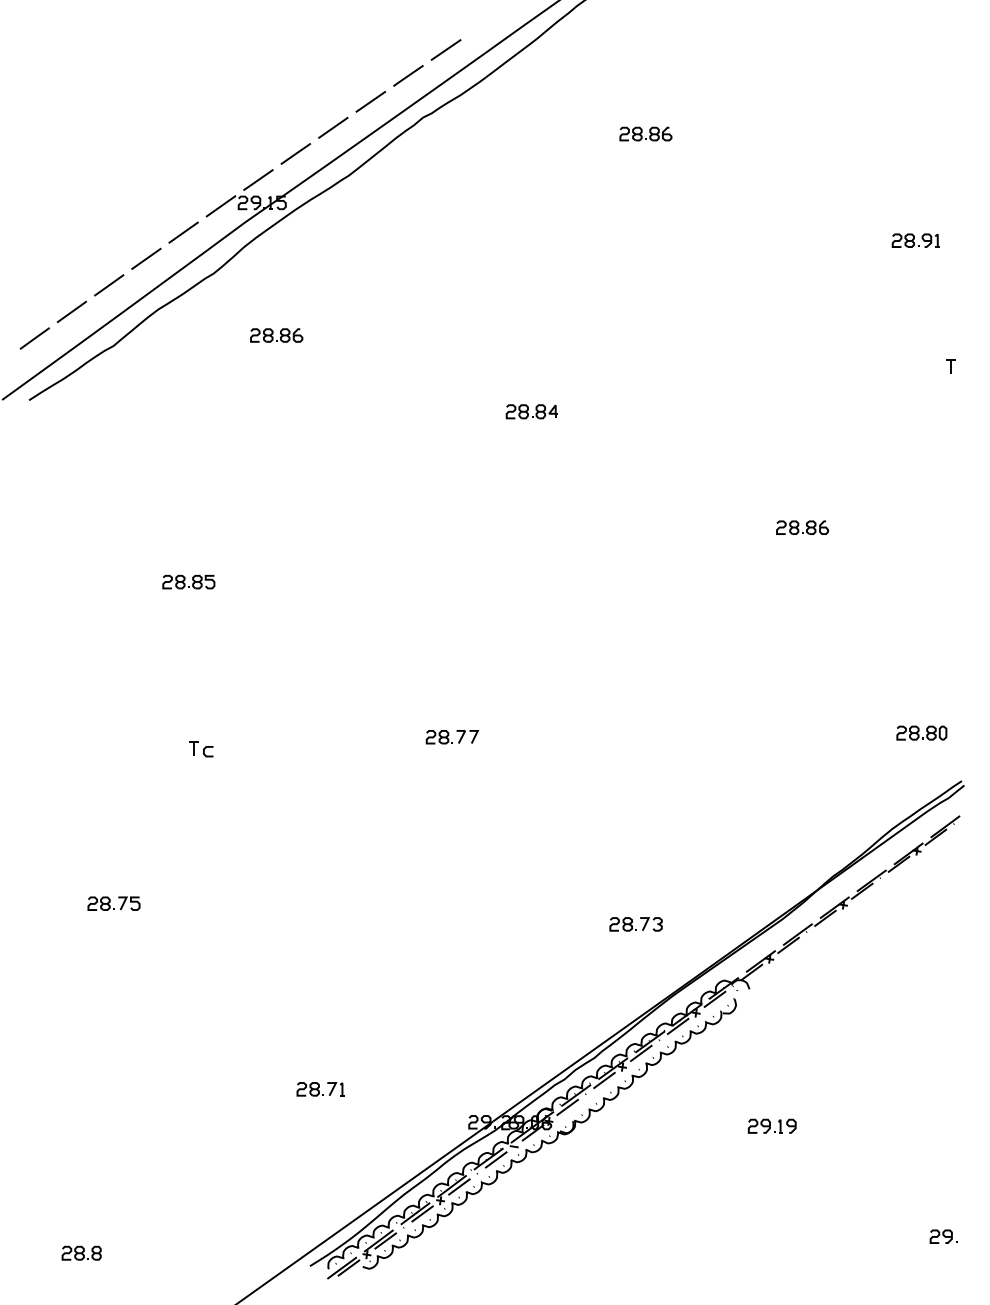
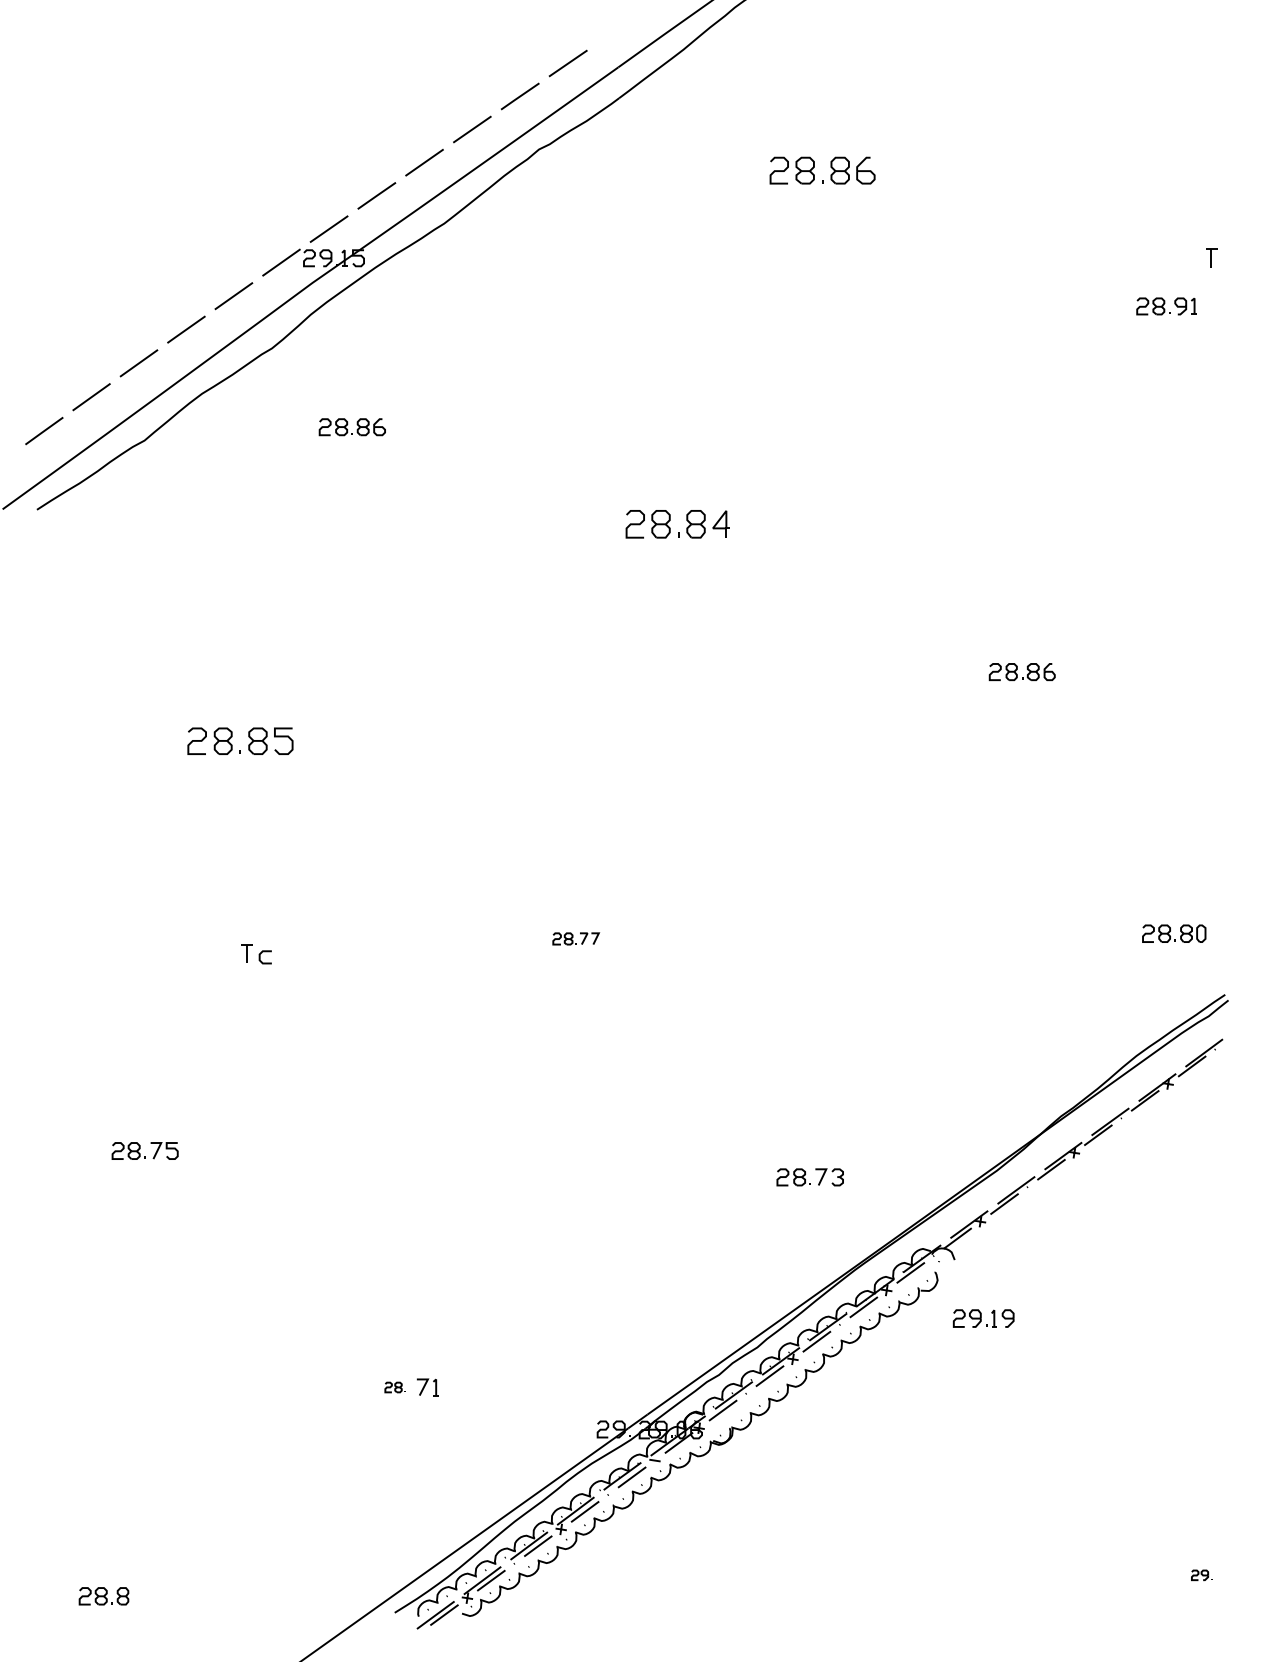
part: (645, 134) -> (822, 170), size x1.6
part: (951, 366) -> (1211, 257), moved
part: (531, 411) -> (676, 524), size x1.6
part: (188, 582) -> (240, 741), size x1.6
part: (451, 736) -> (575, 938), size x0.7
part: (309, 1089) -> (394, 1387), size x0.6
part: (772, 1126) -> (983, 1318), moved
part: (943, 1236) -> (1201, 1575), size x0.6

